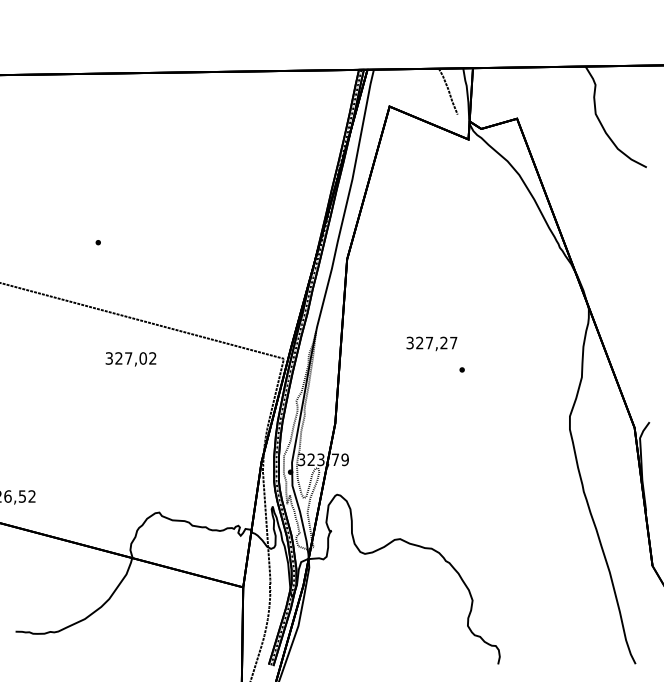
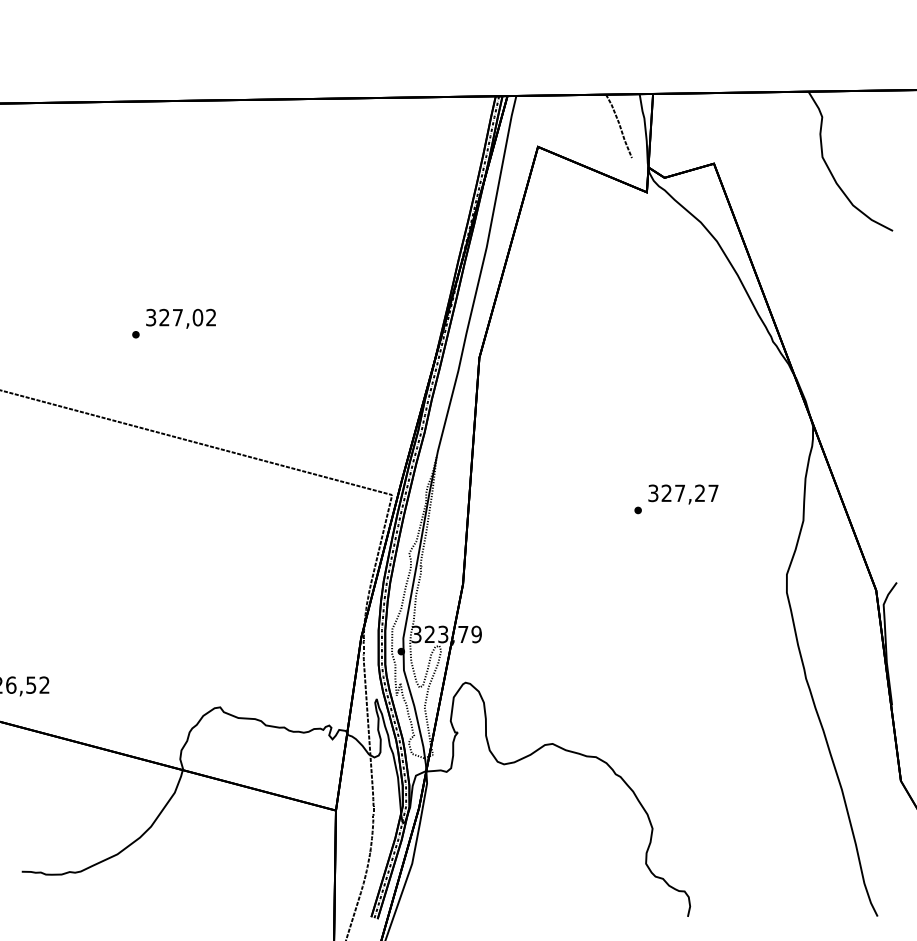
text: (431, 343) -> (683, 494), moved
text: (130, 359) -> (180, 318), moved

